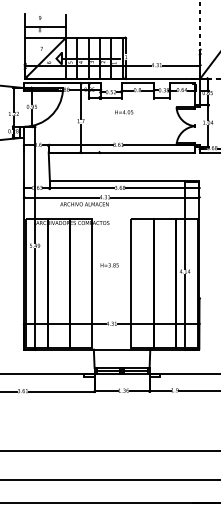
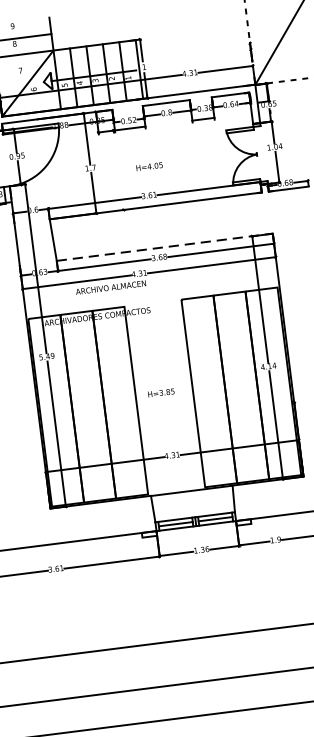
text: (124, 112) -> (150, 166), moved
line: (124, 181) -> (164, 247), solid -> dashed
text: (109, 265) -> (161, 393), moved

